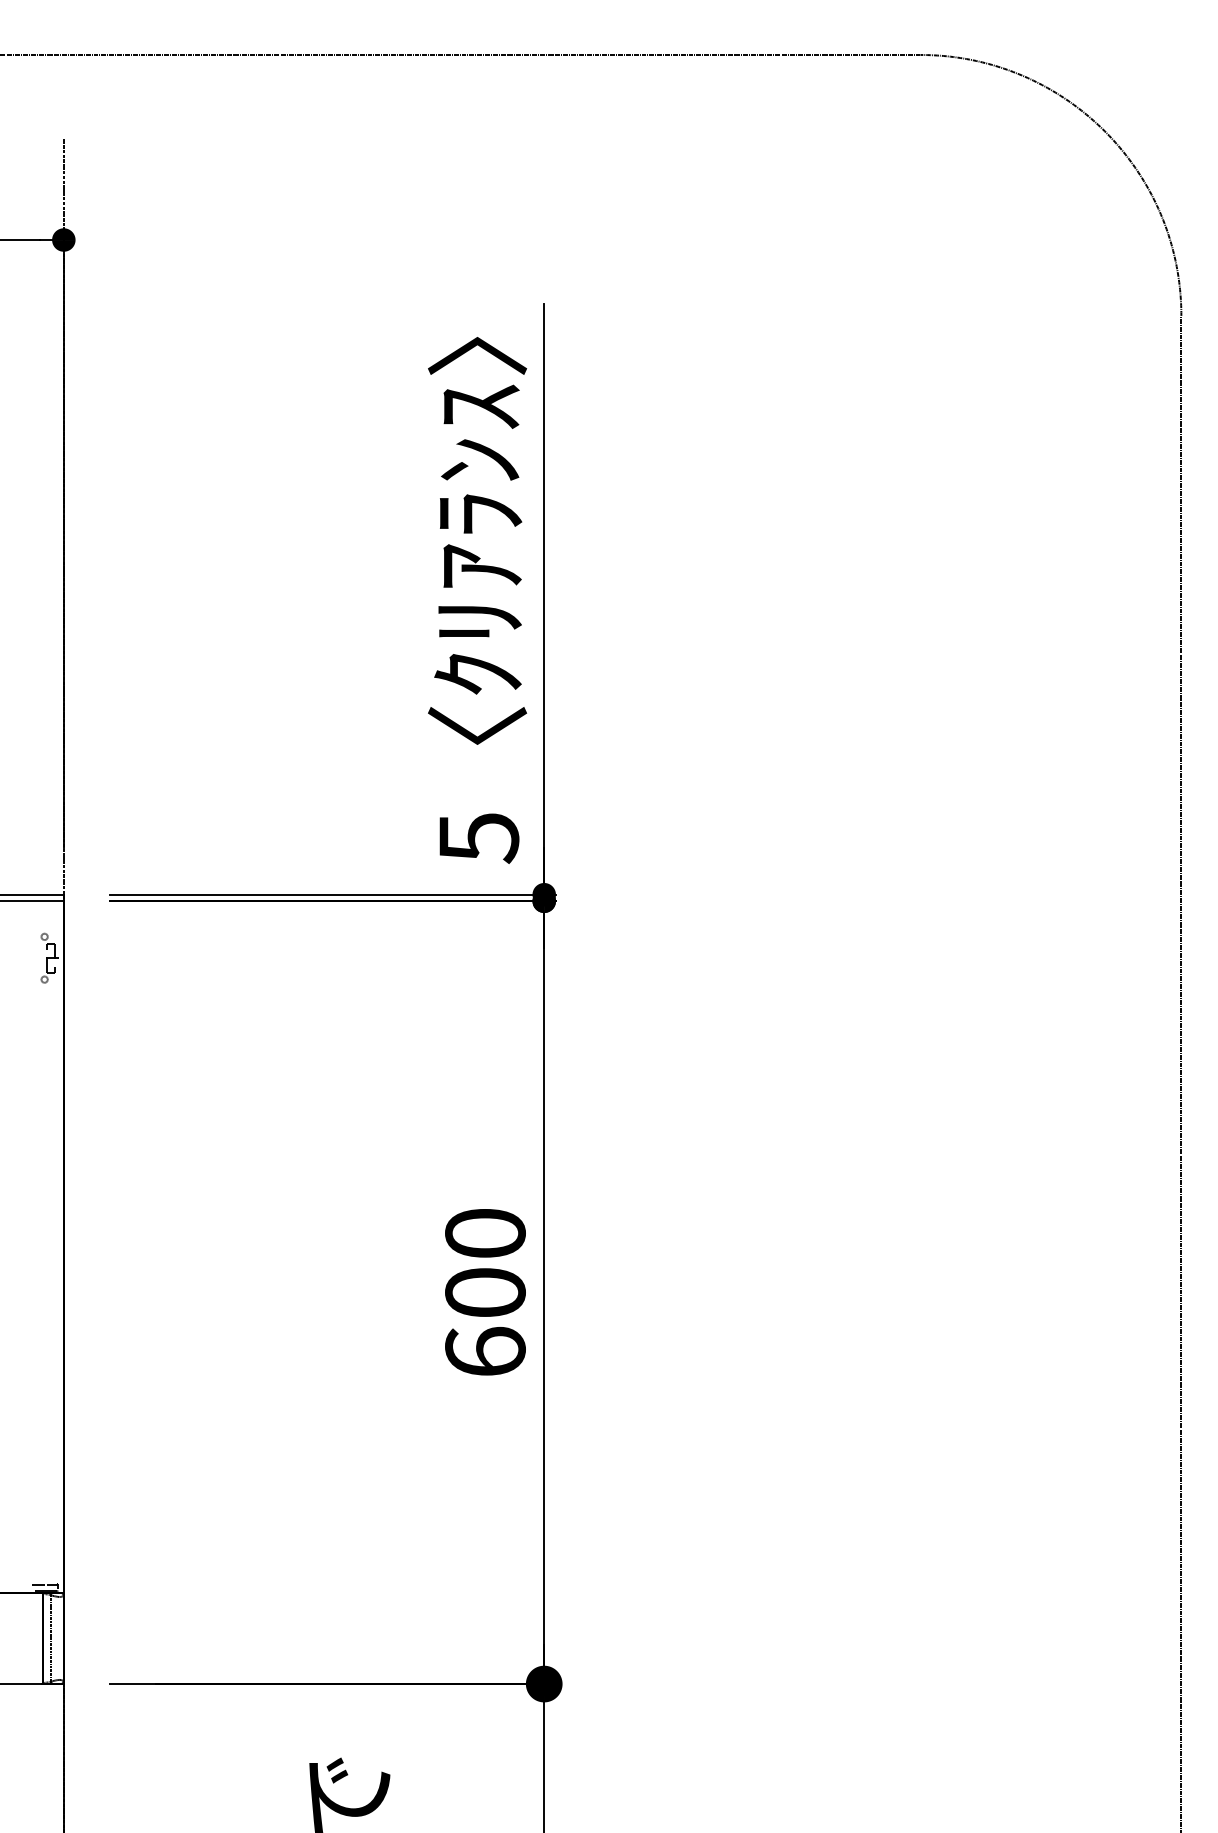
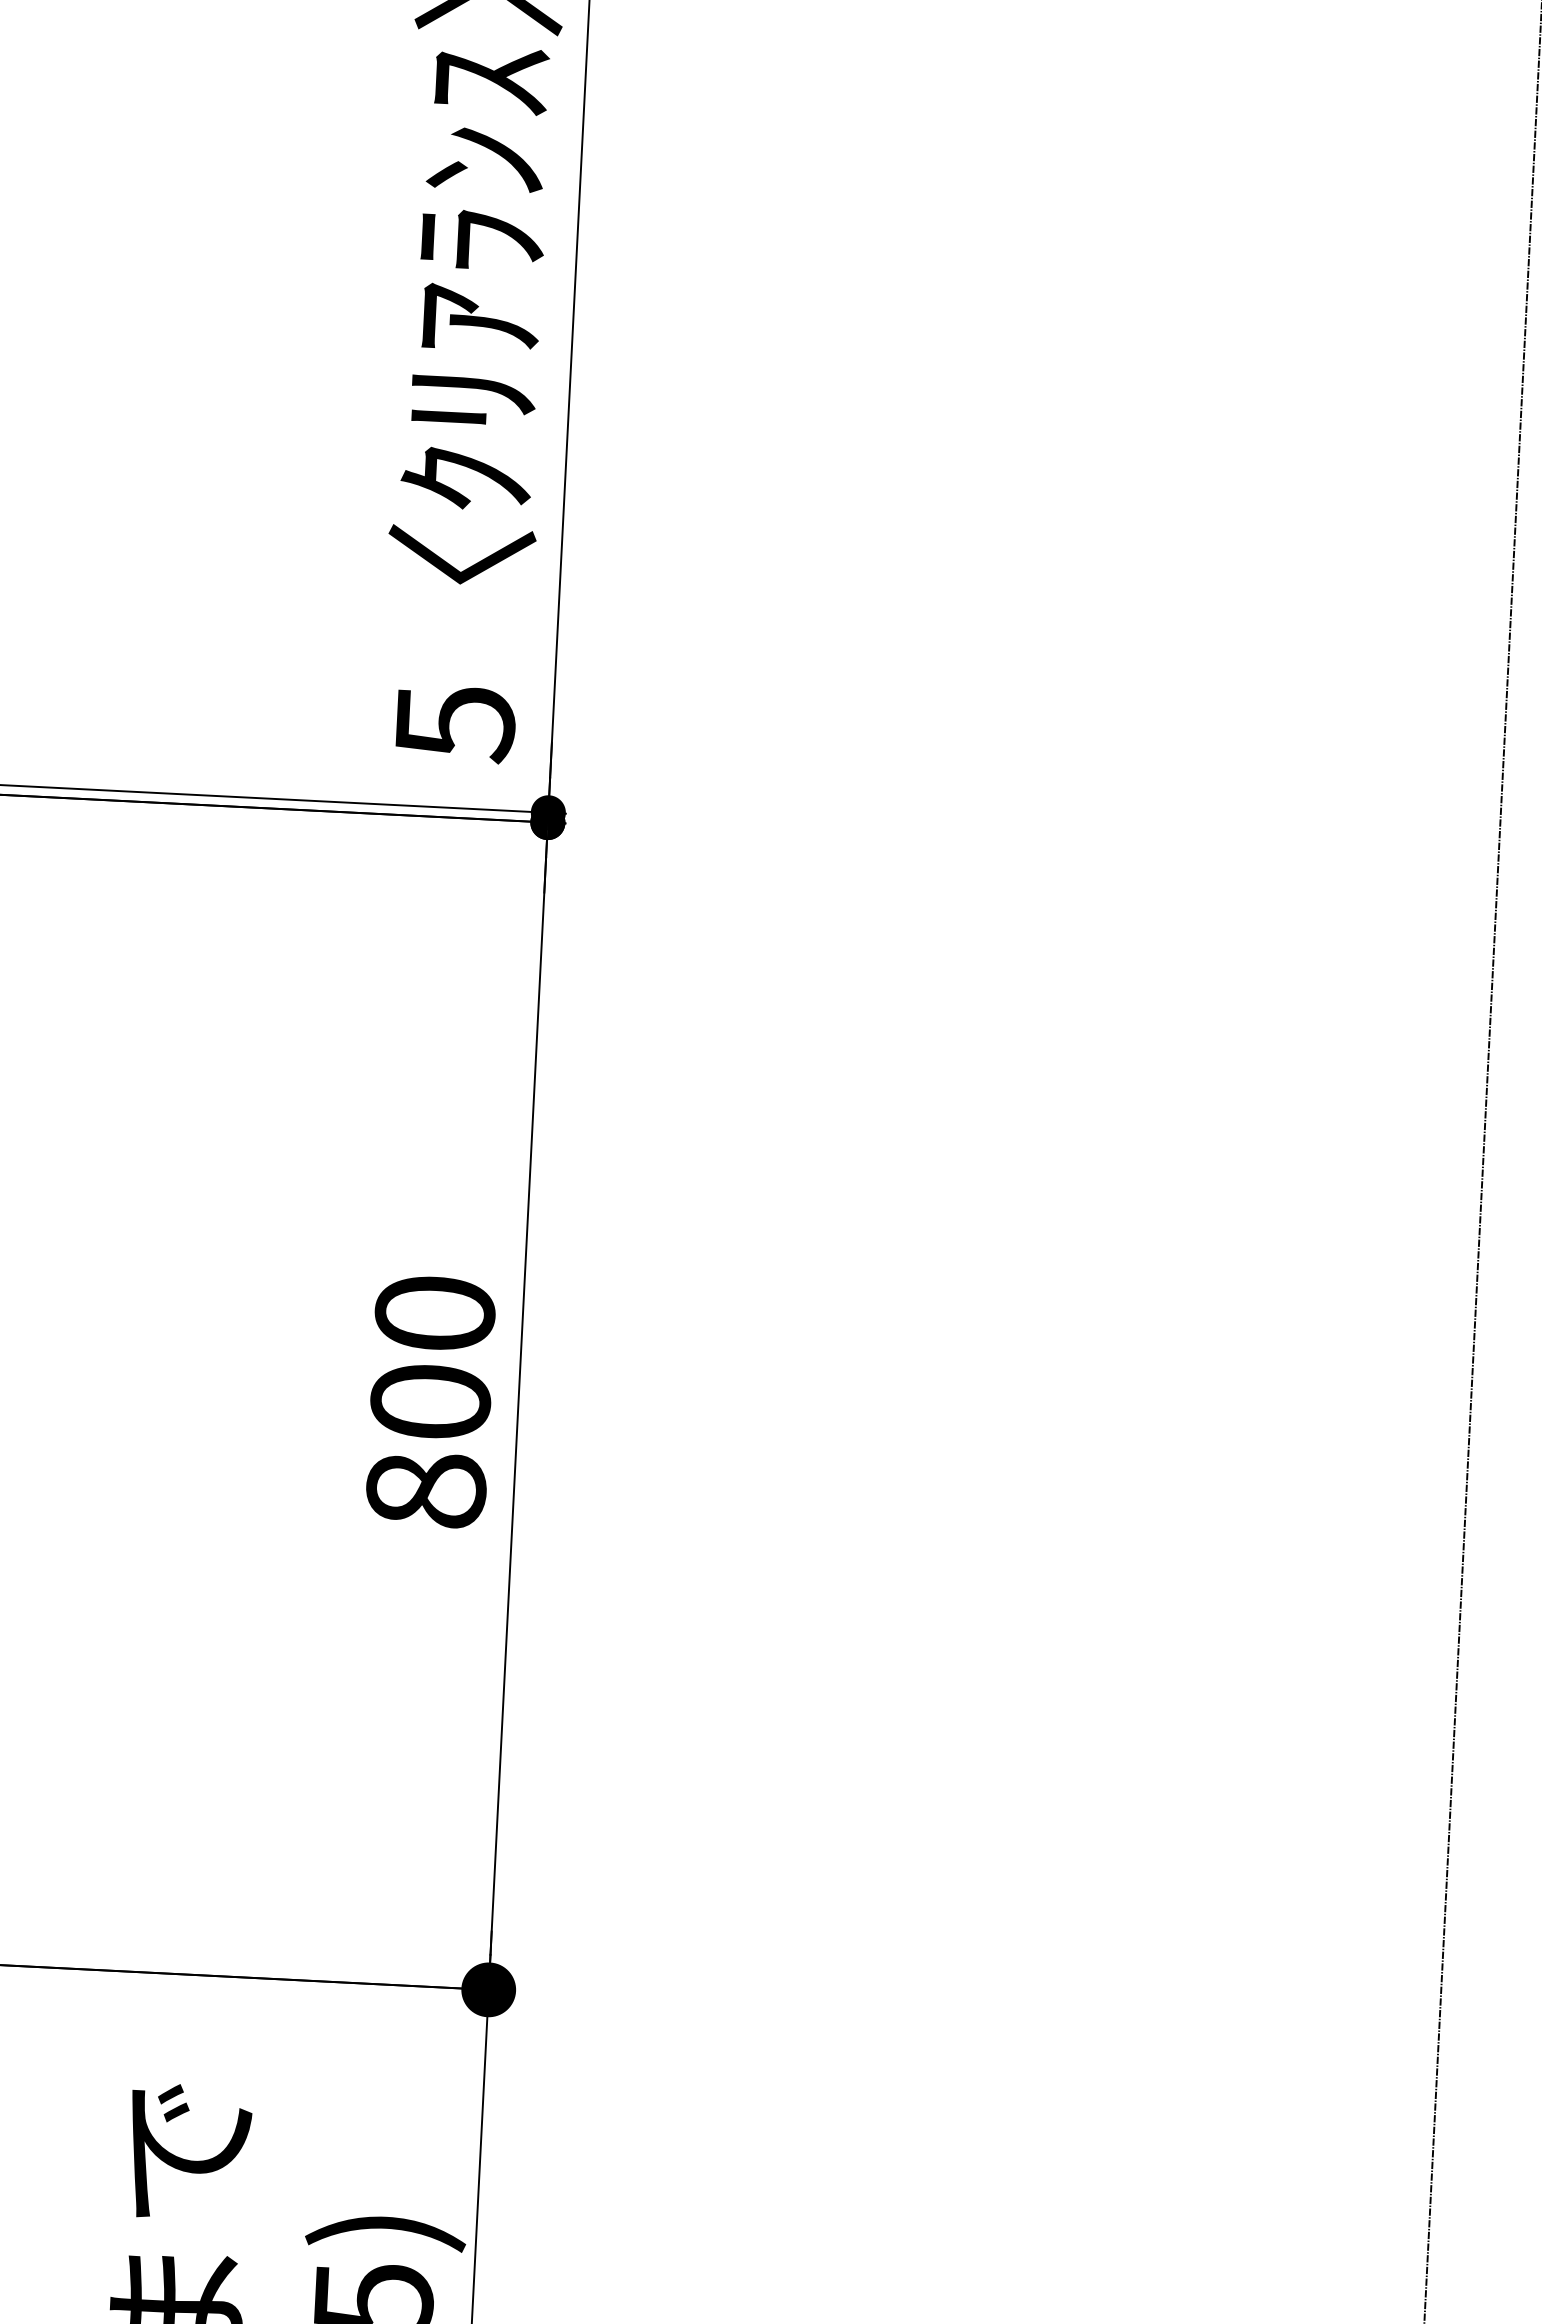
text: (485, 1351) -> (426, 1489), 600 -> 800

